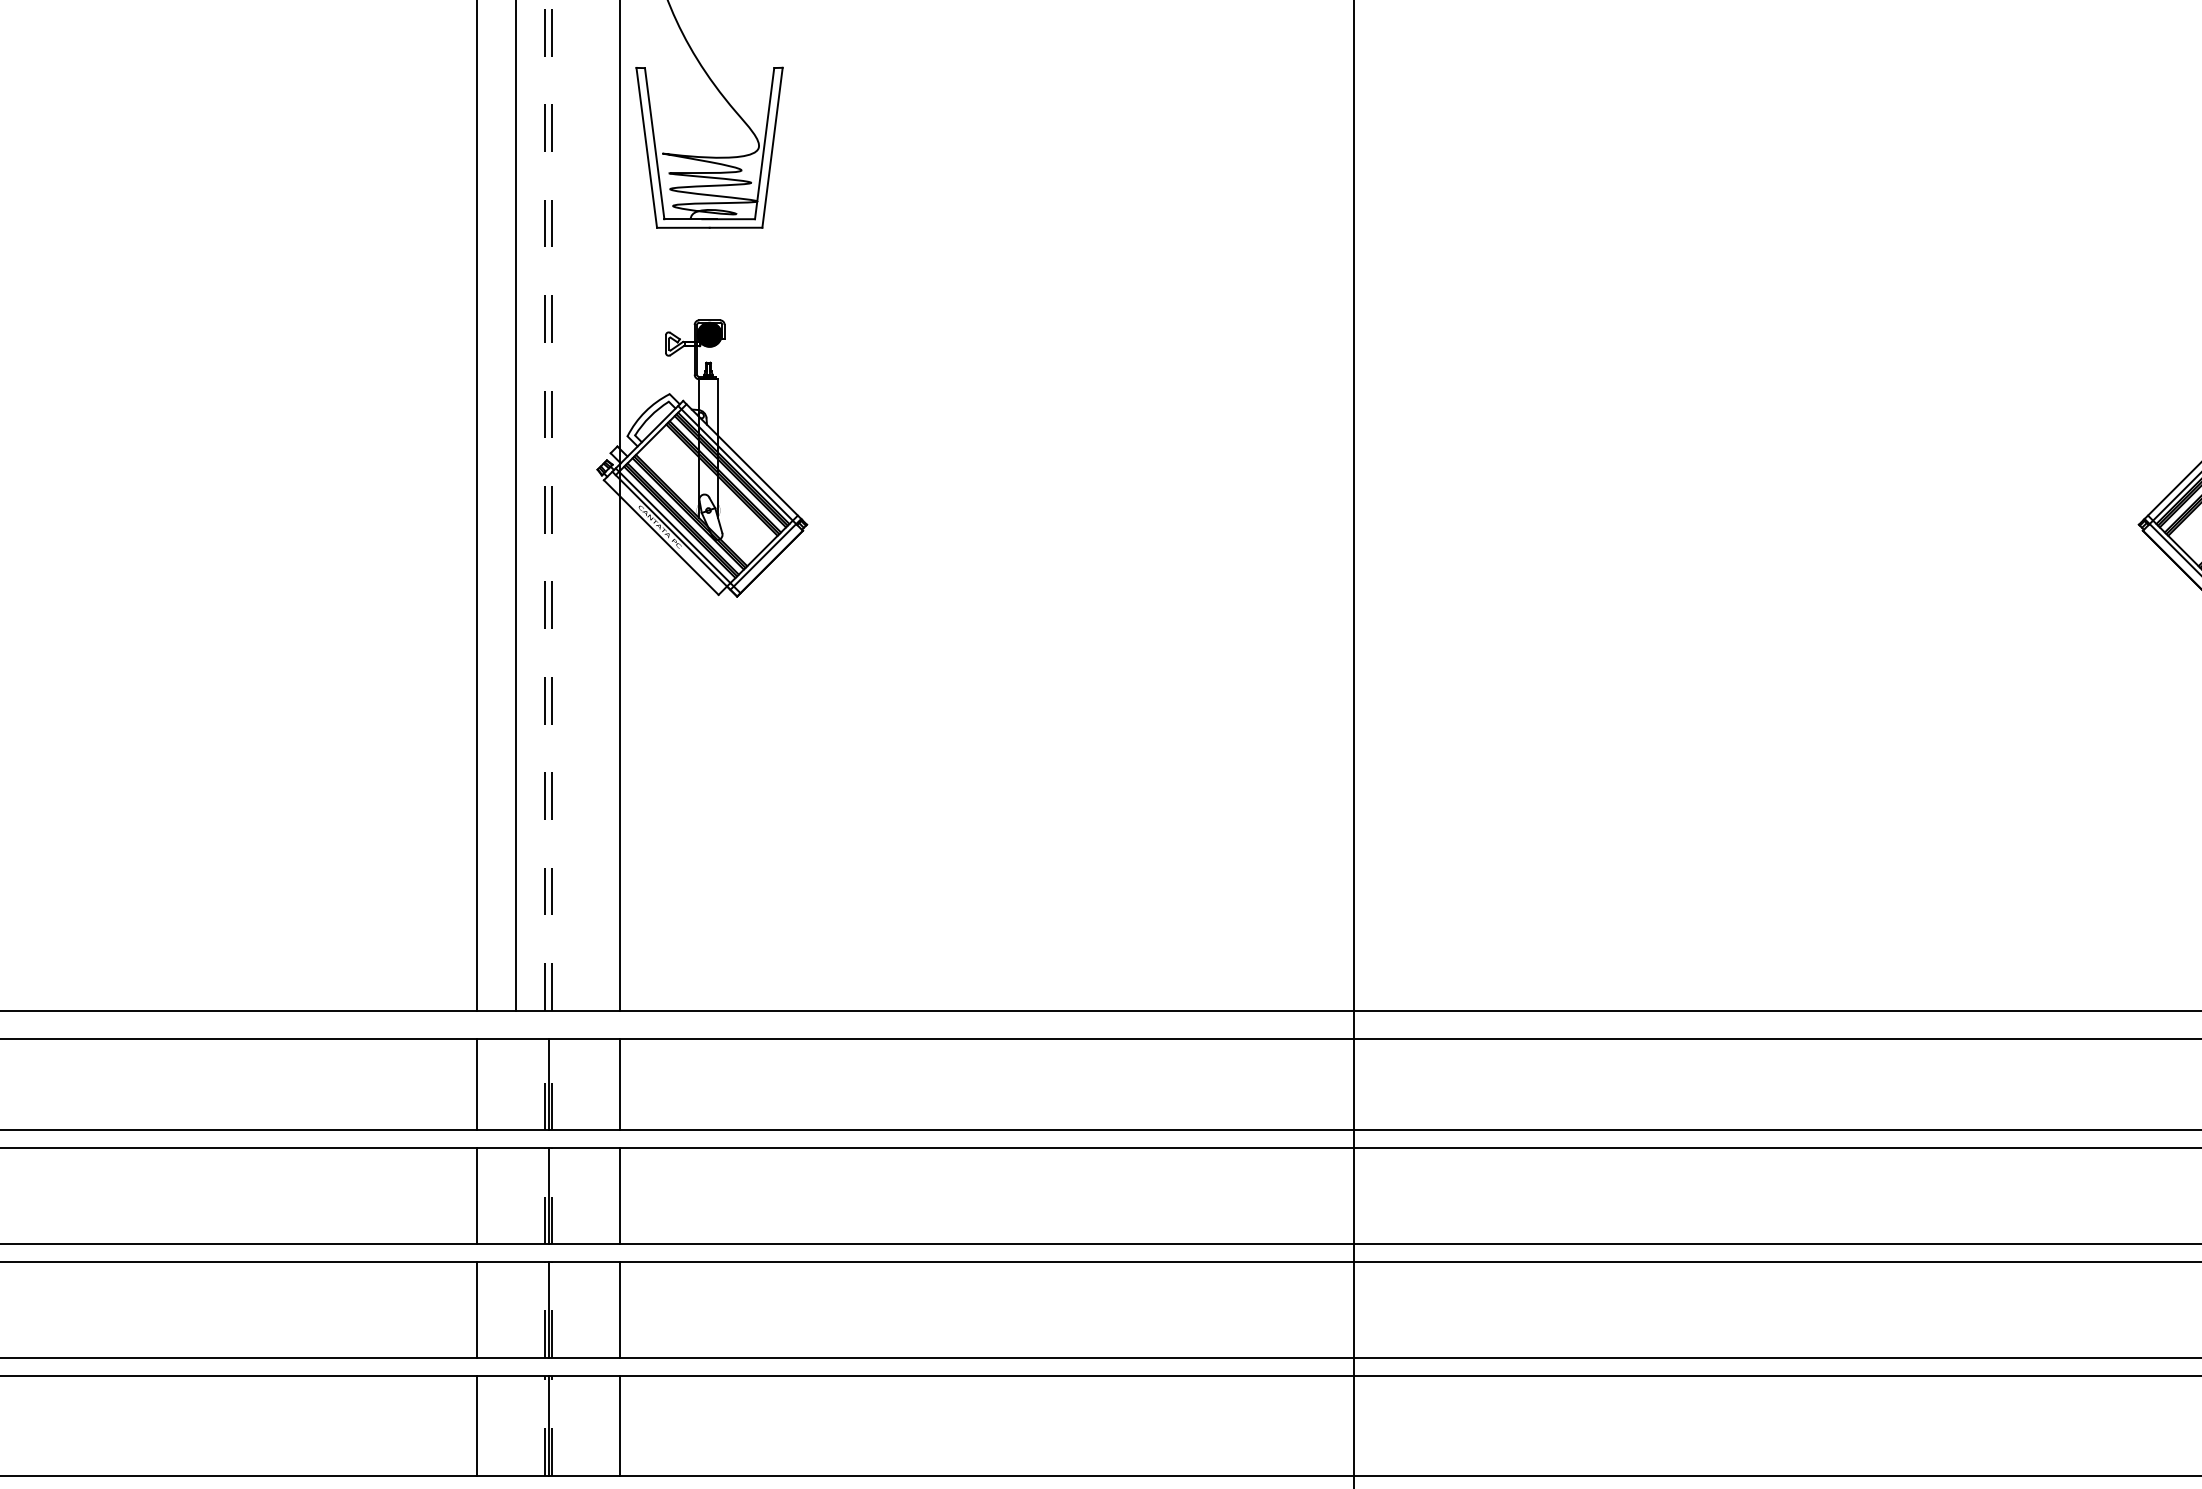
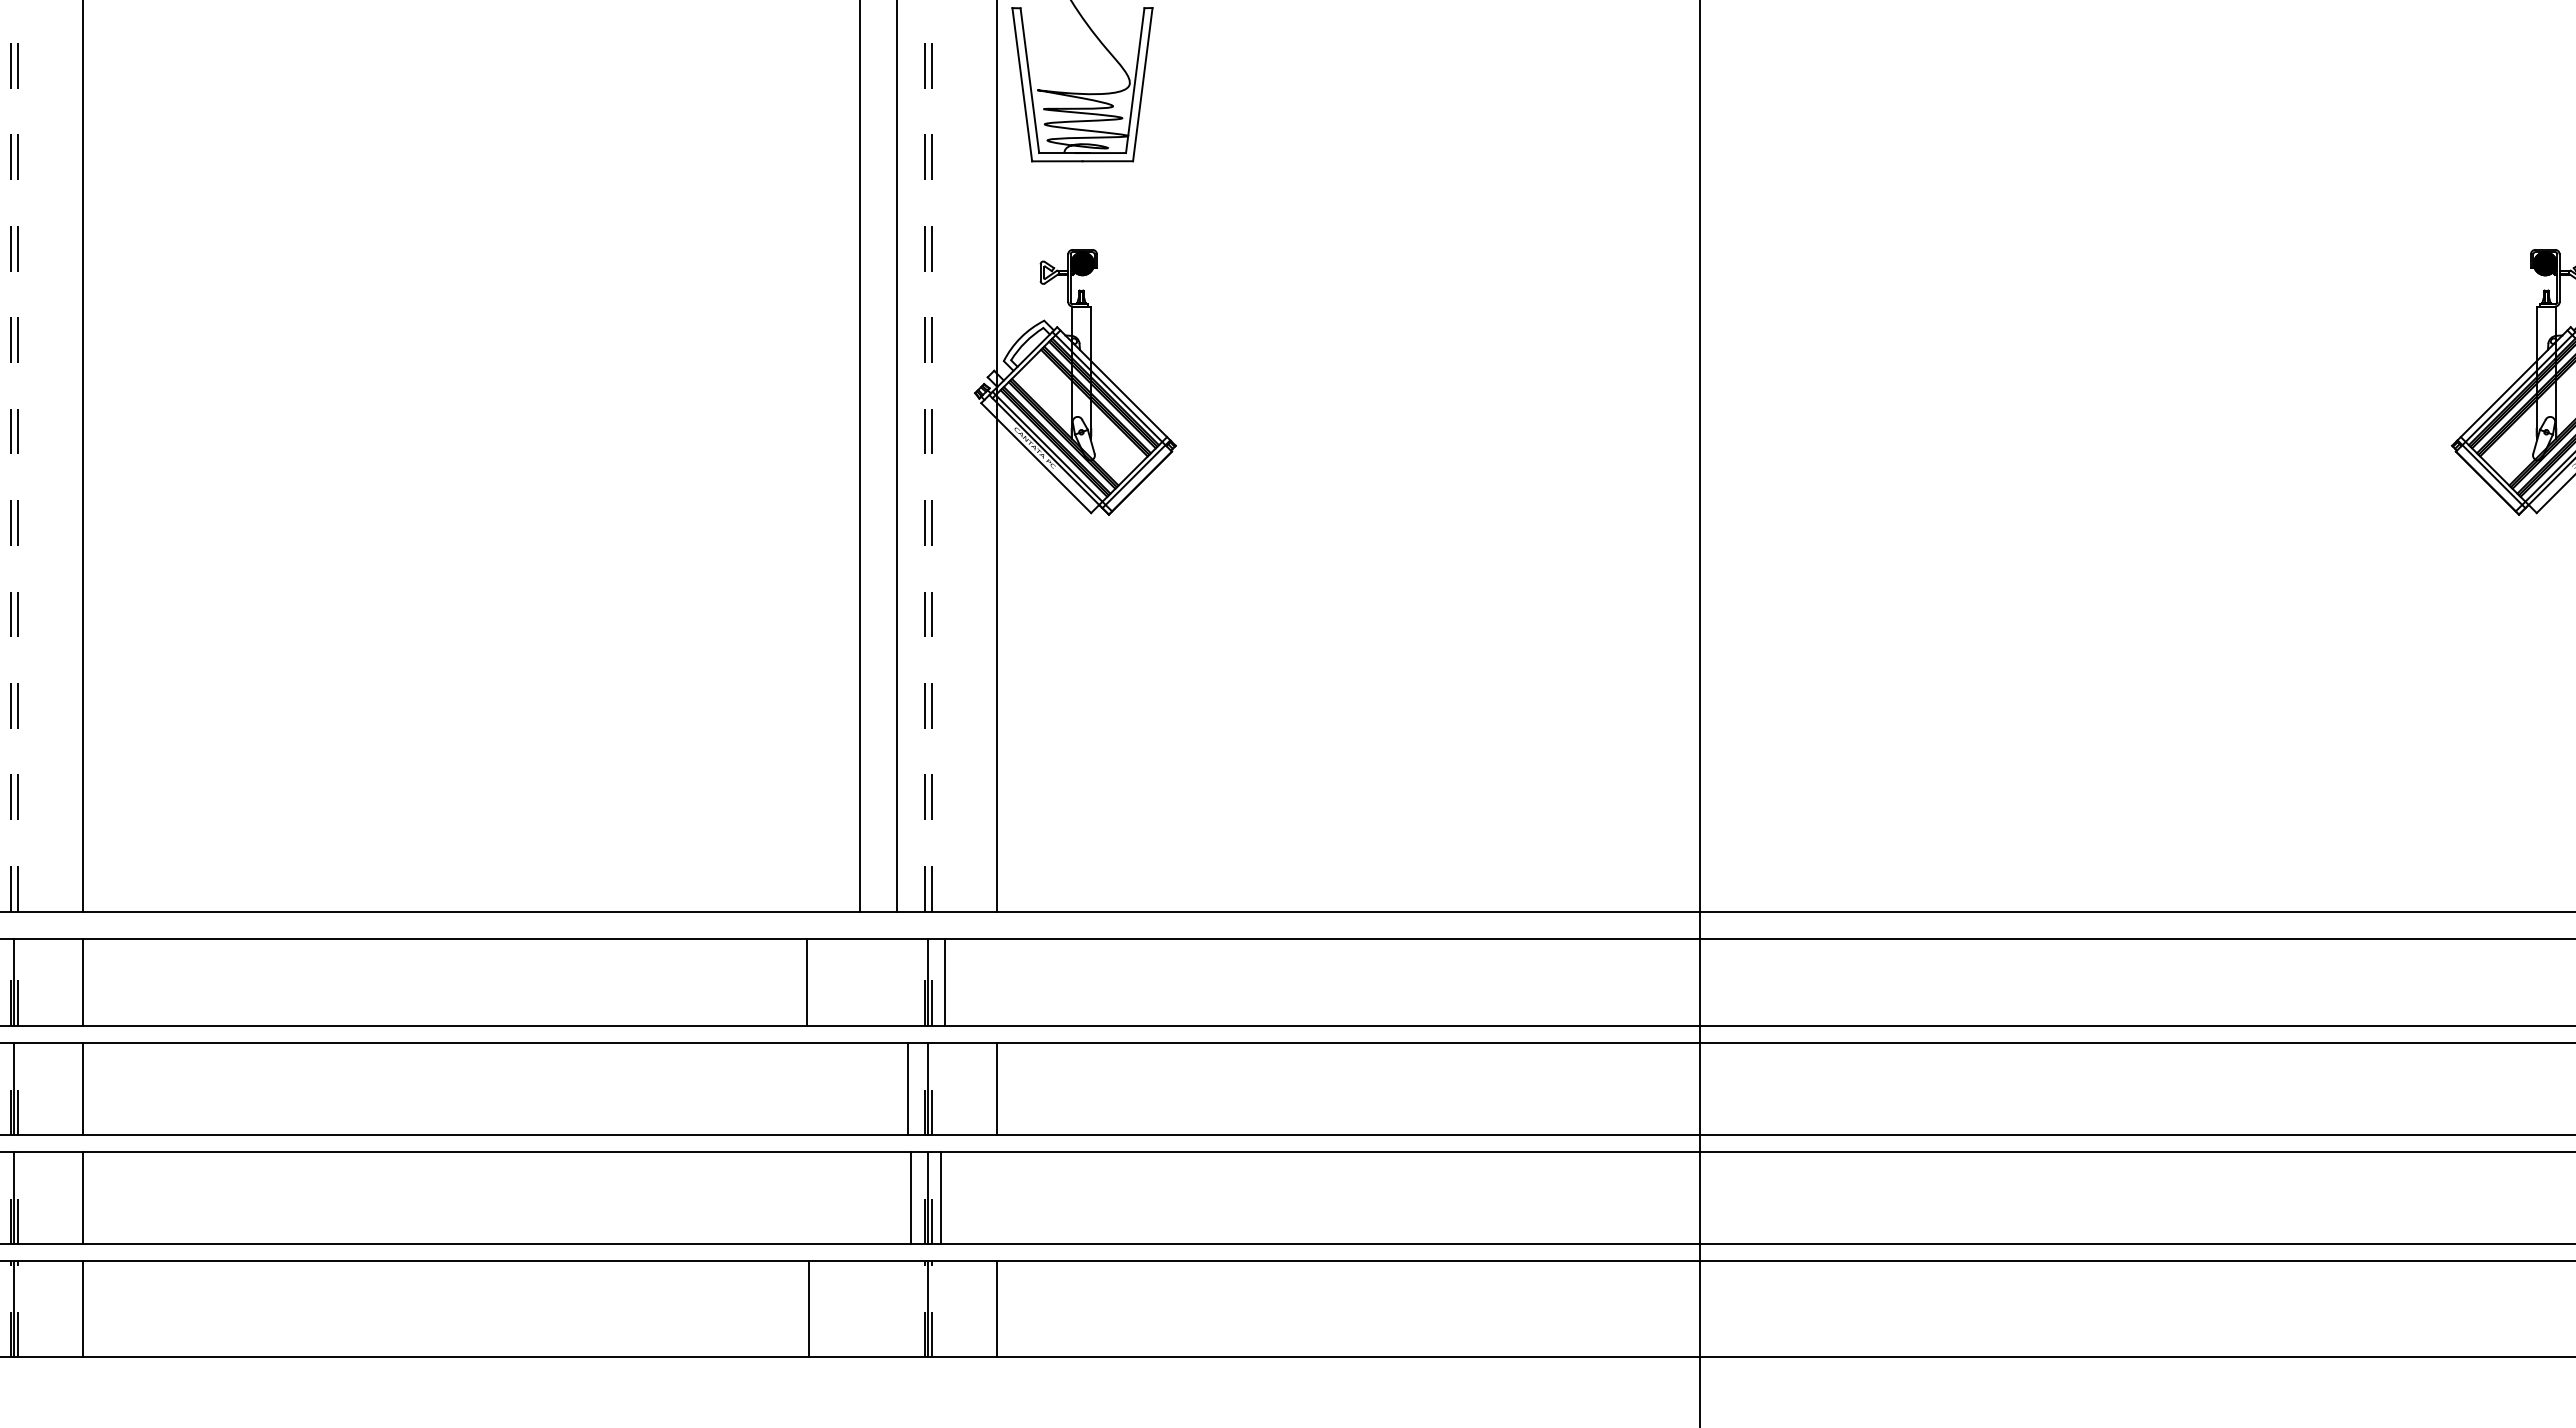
line: (476, 1084) -> (806, 982), moved
line: (619, 1084) -> (944, 982), moved
line: (476, 1196) -> (907, 1089), moved
line: (476, 1310) -> (910, 1198), moved
line: (619, 1310) -> (940, 1198), moved
line: (476, 1426) -> (808, 1309), moved

